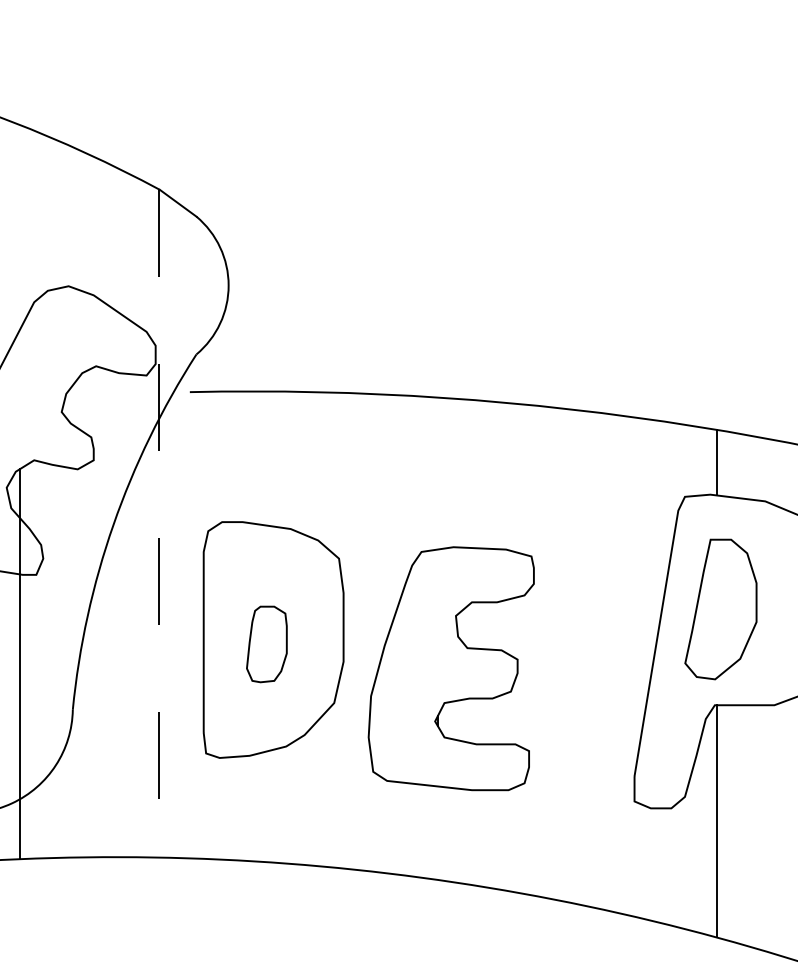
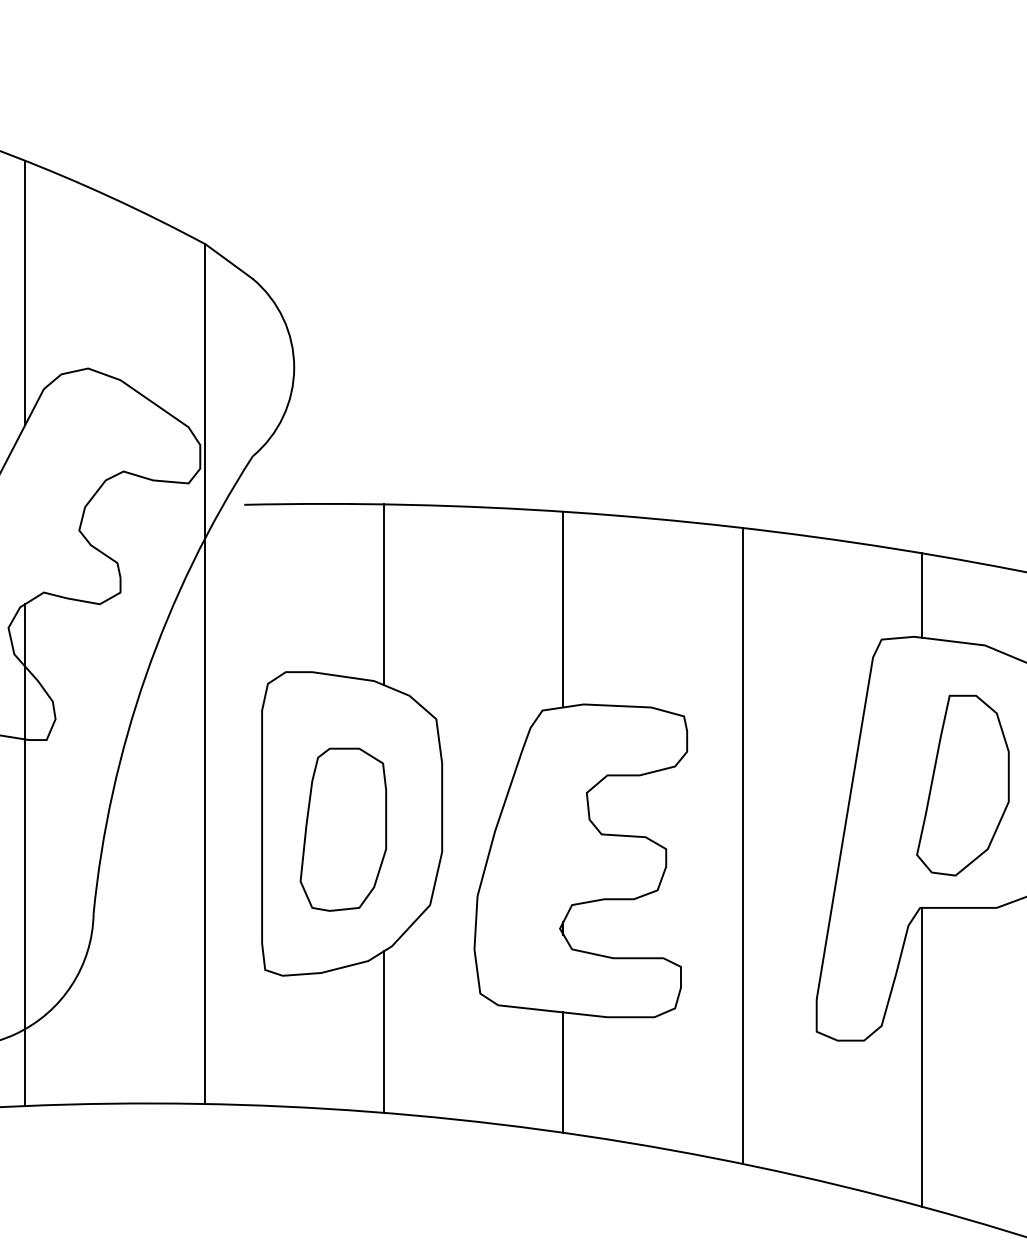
line: (19, 227) -> (25, 292), added
line: (298, 461) -> (384, 594), added
line: (437, 473) -> (563, 609), added
line: (158, 523) -> (204, 674), dashed -> solid
part: (720, 609) -> (962, 785), moved
part: (266, 644) -> (343, 829), size x1.67
line: (576, 656) -> (742, 845), added
line: (298, 801) -> (384, 1031), added
line: (437, 833) -> (563, 1072), added

